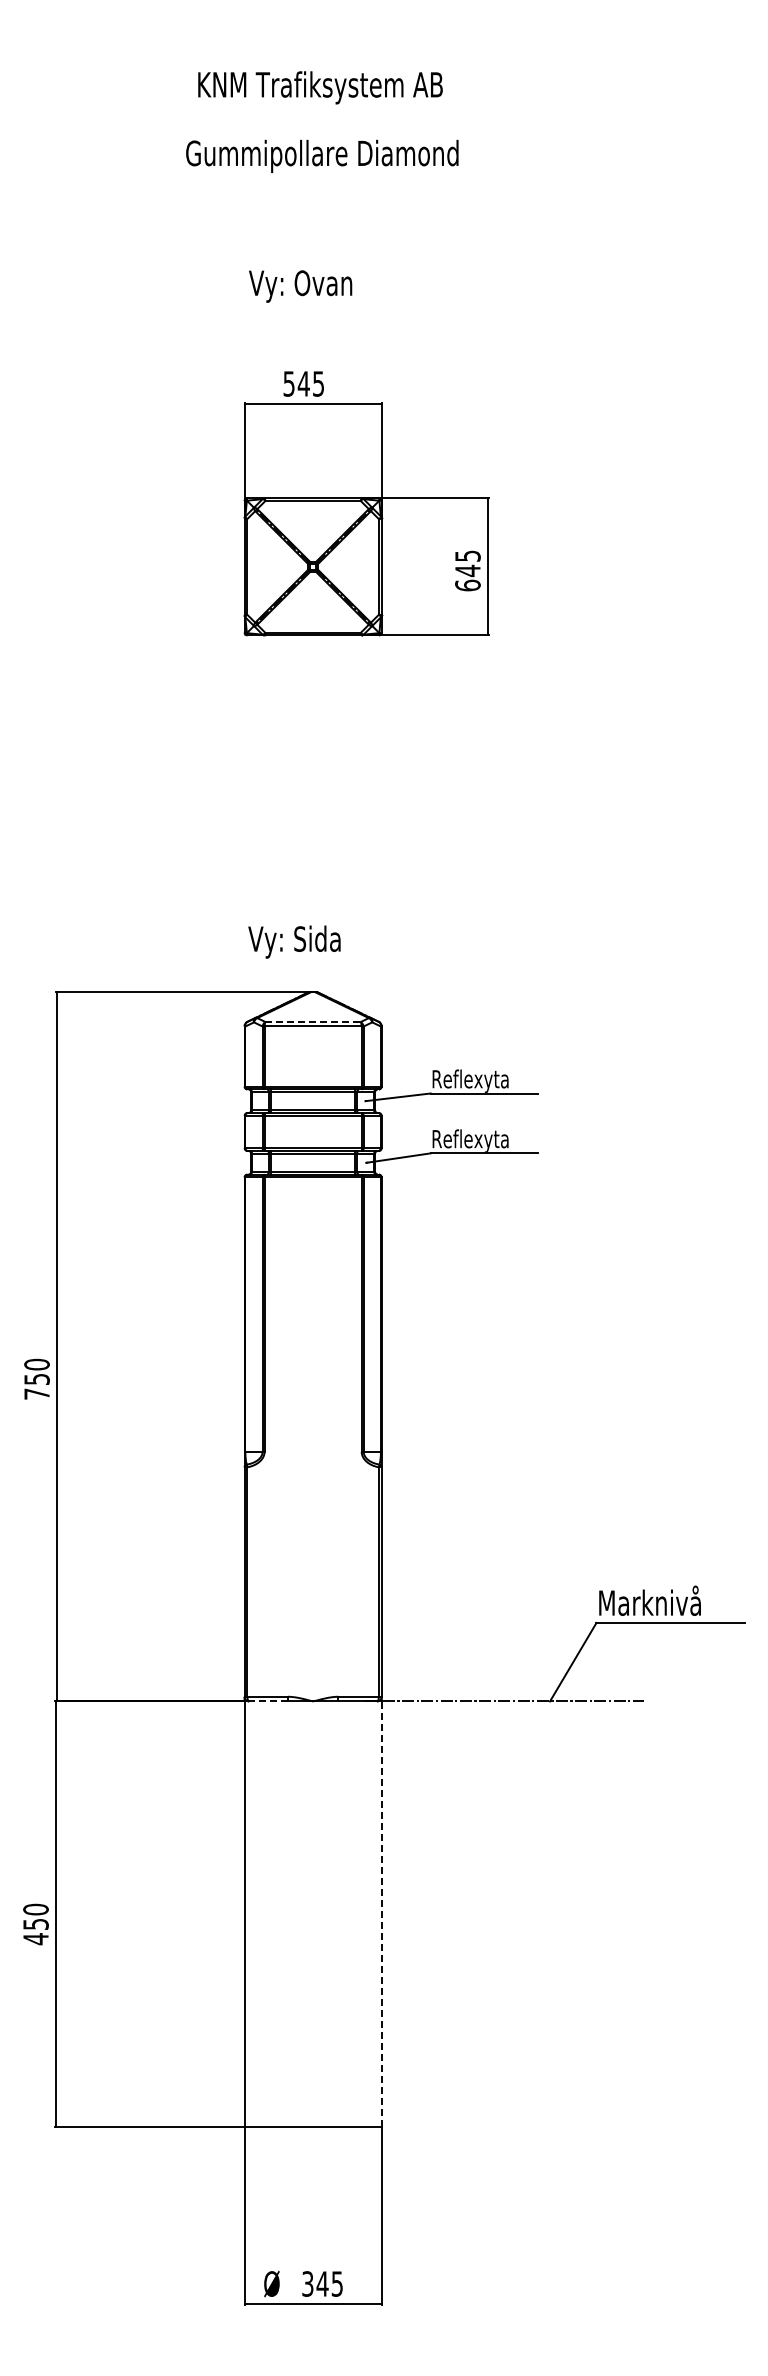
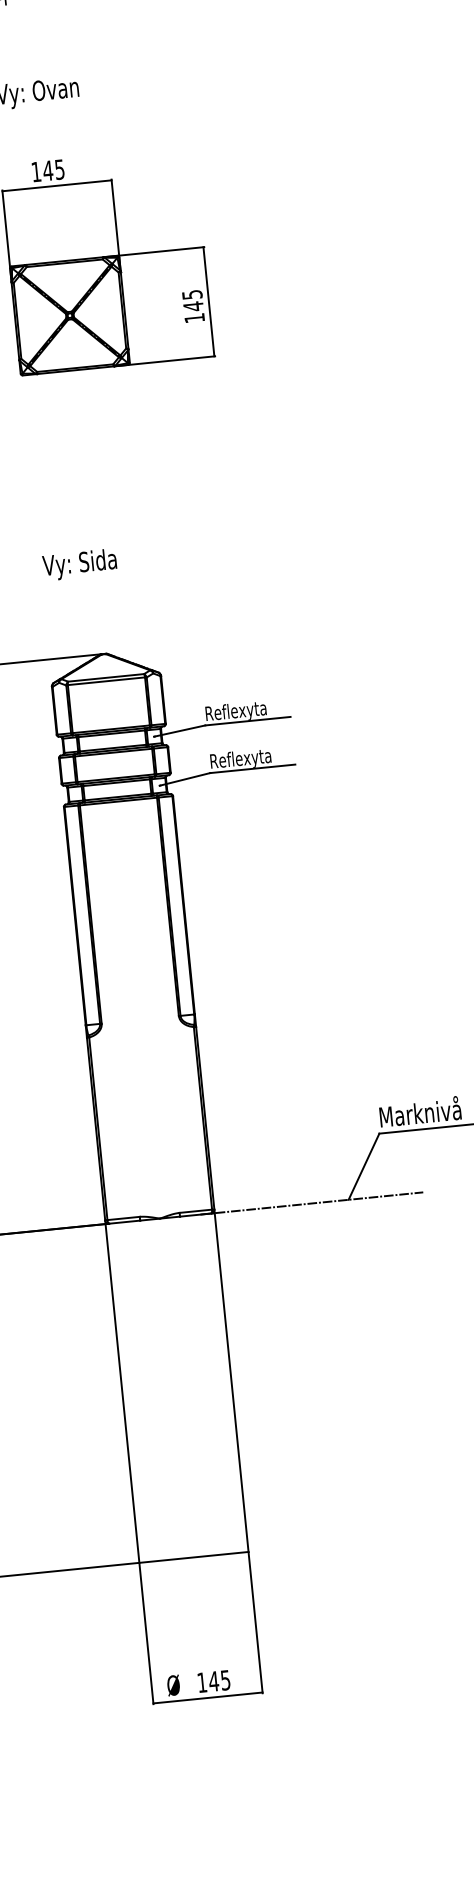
text: (288, 383) -> (35, 171), 545 -> 145
text: (467, 585) -> (194, 318), 645 -> 145
text: (294, 941) -> (79, 564), moved
line: (313, 1021) -> (106, 677), dashed -> solid
line: (268, 1701) -> (124, 1222), dashed -> solid
line: (381, 1914) -> (231, 1382), dashed -> solid
text: (307, 2283) -> (201, 1682), 345 -> 145

